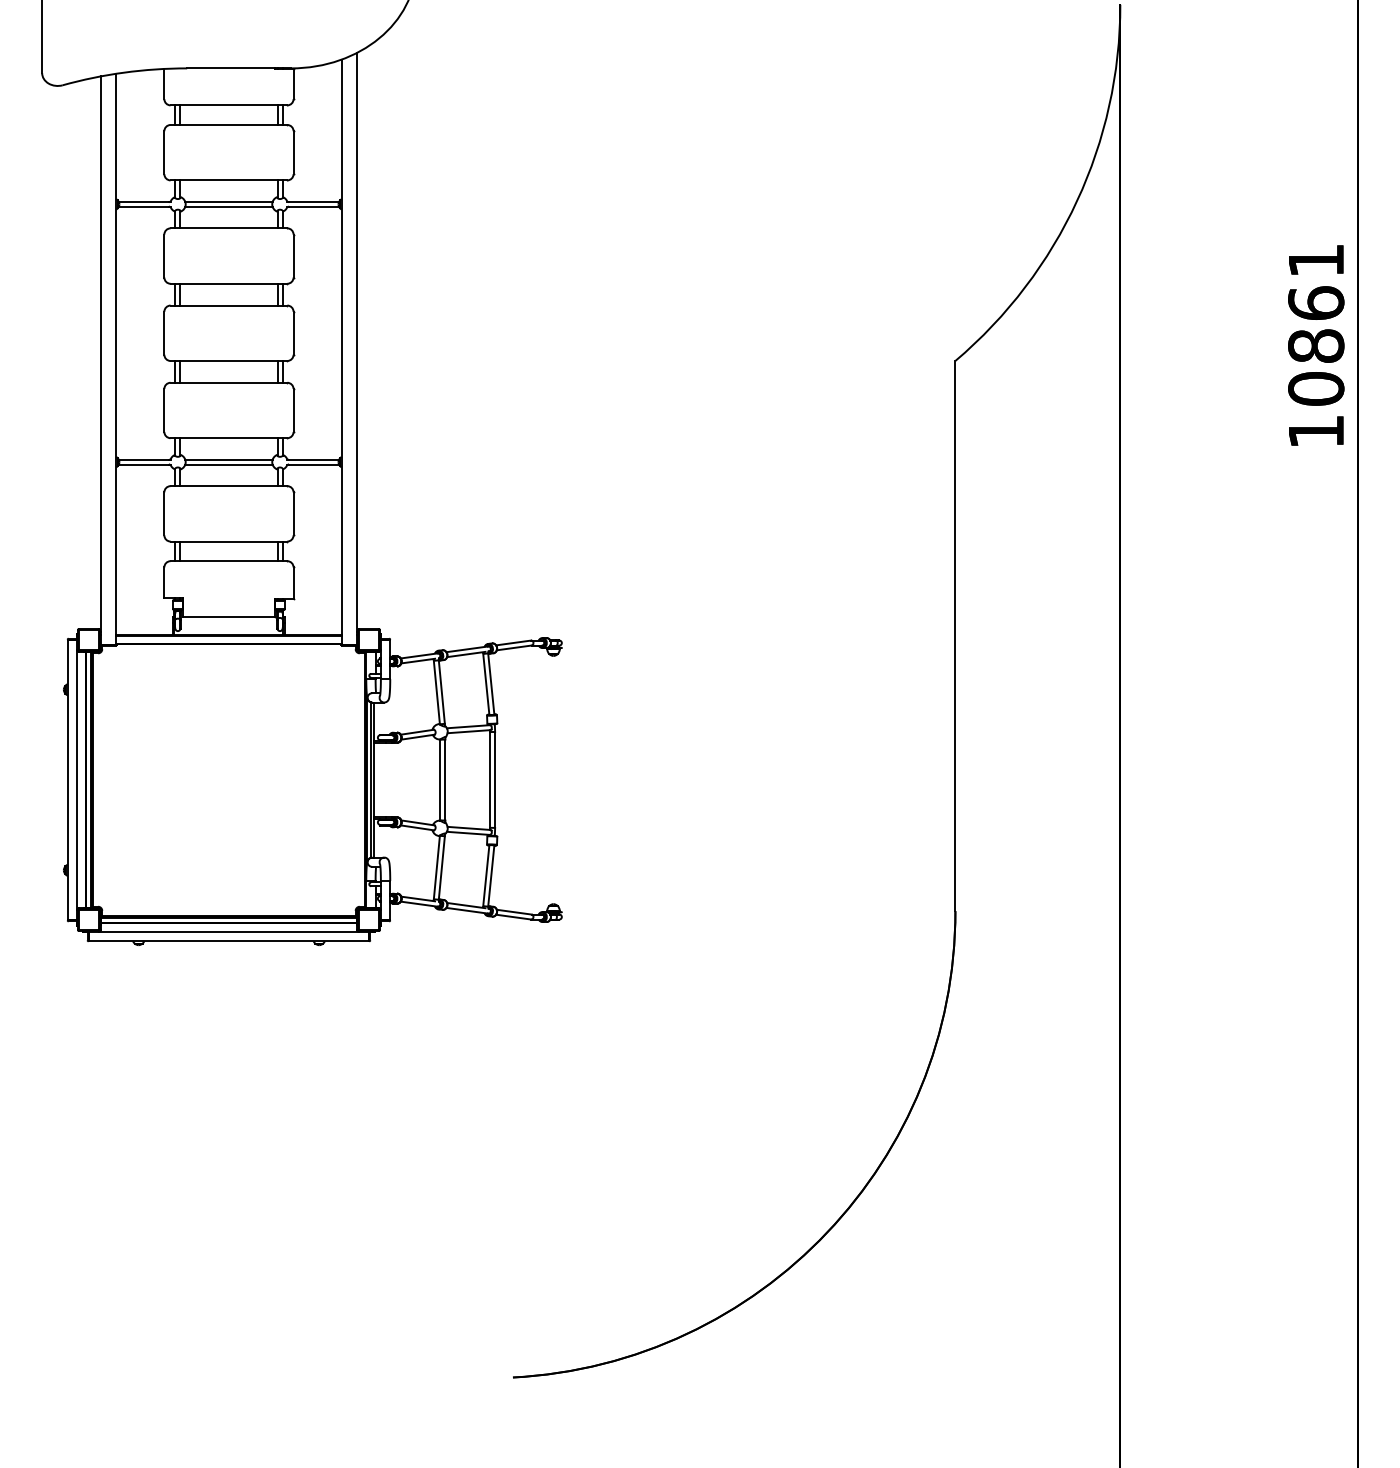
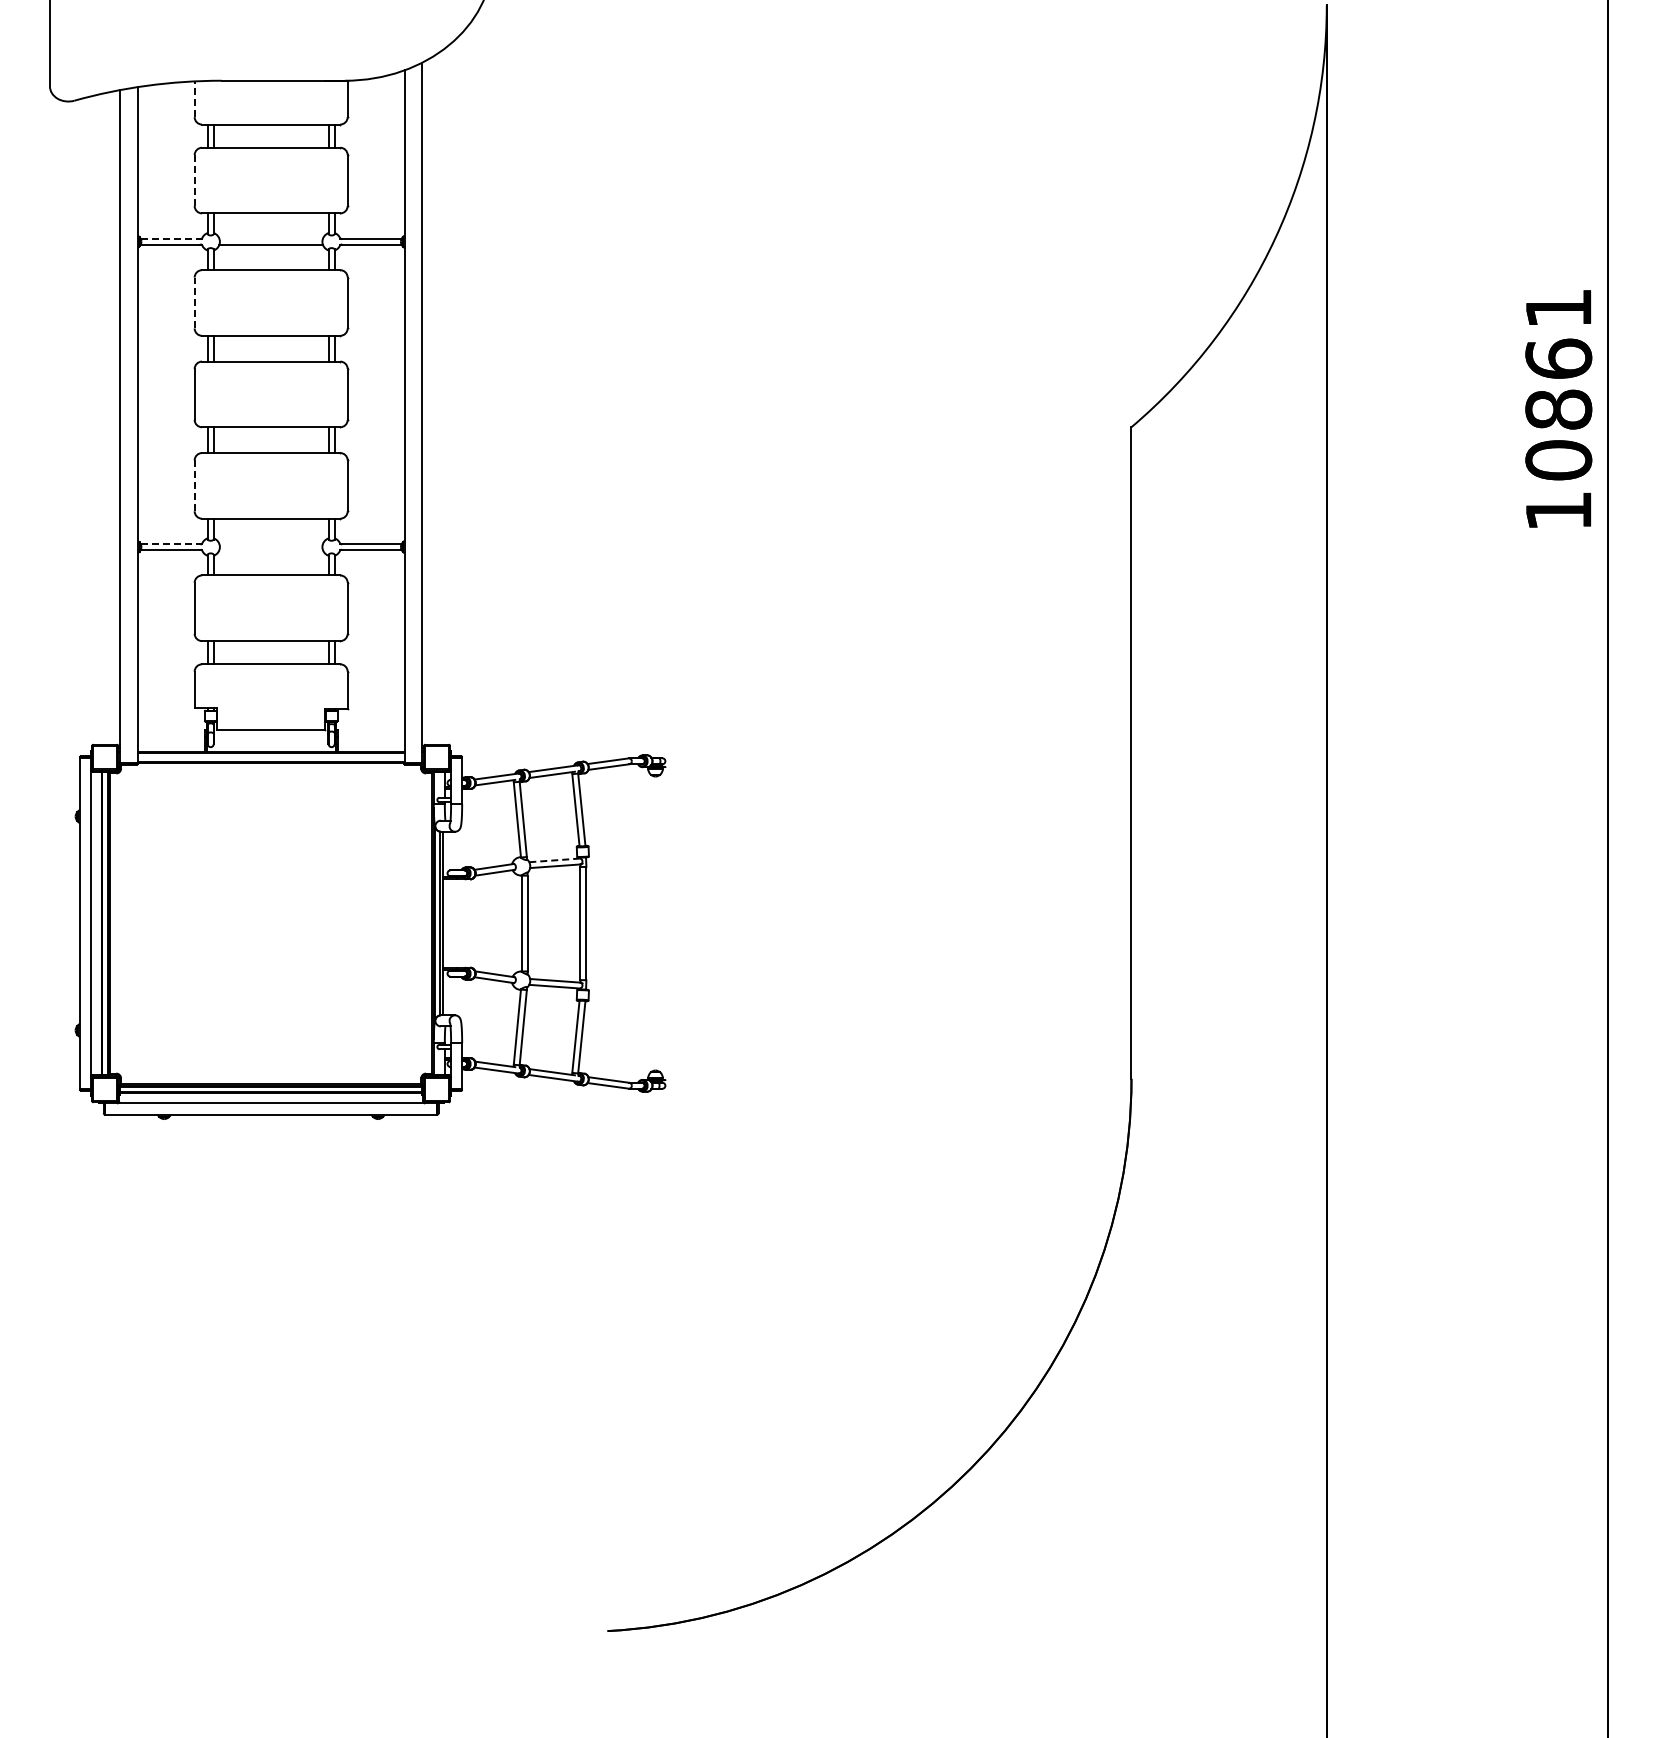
line: (164, 84) -> (194, 99), solid -> dashed
line: (164, 152) -> (194, 180), solid -> dashed
line: (143, 201) -> (170, 238), solid -> dashed
line: (228, 201) -> (270, 238), removed
line: (164, 255) -> (194, 302), solid -> dashed
line: (164, 410) -> (194, 485), solid -> dashed
line: (143, 459) -> (170, 544), solid -> dashed
line: (228, 459) -> (270, 544), removed
line: (228, 465) -> (270, 550), removed
line: (469, 726) -> (555, 860), solid -> dashed

